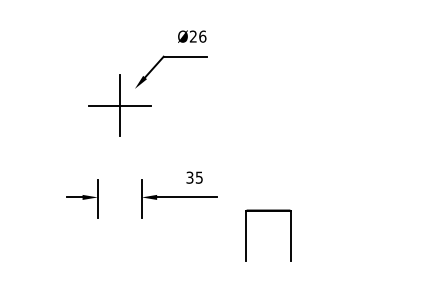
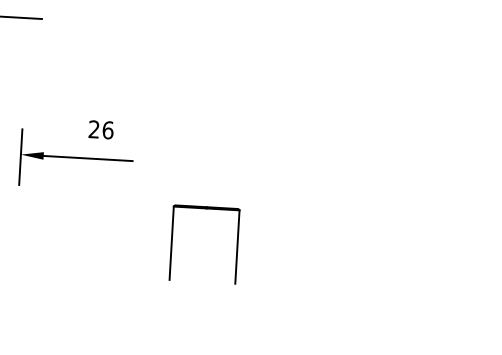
text: (194, 177) -> (100, 129), 35 -> 26
part: (246, 235) -> (171, 242), moved

